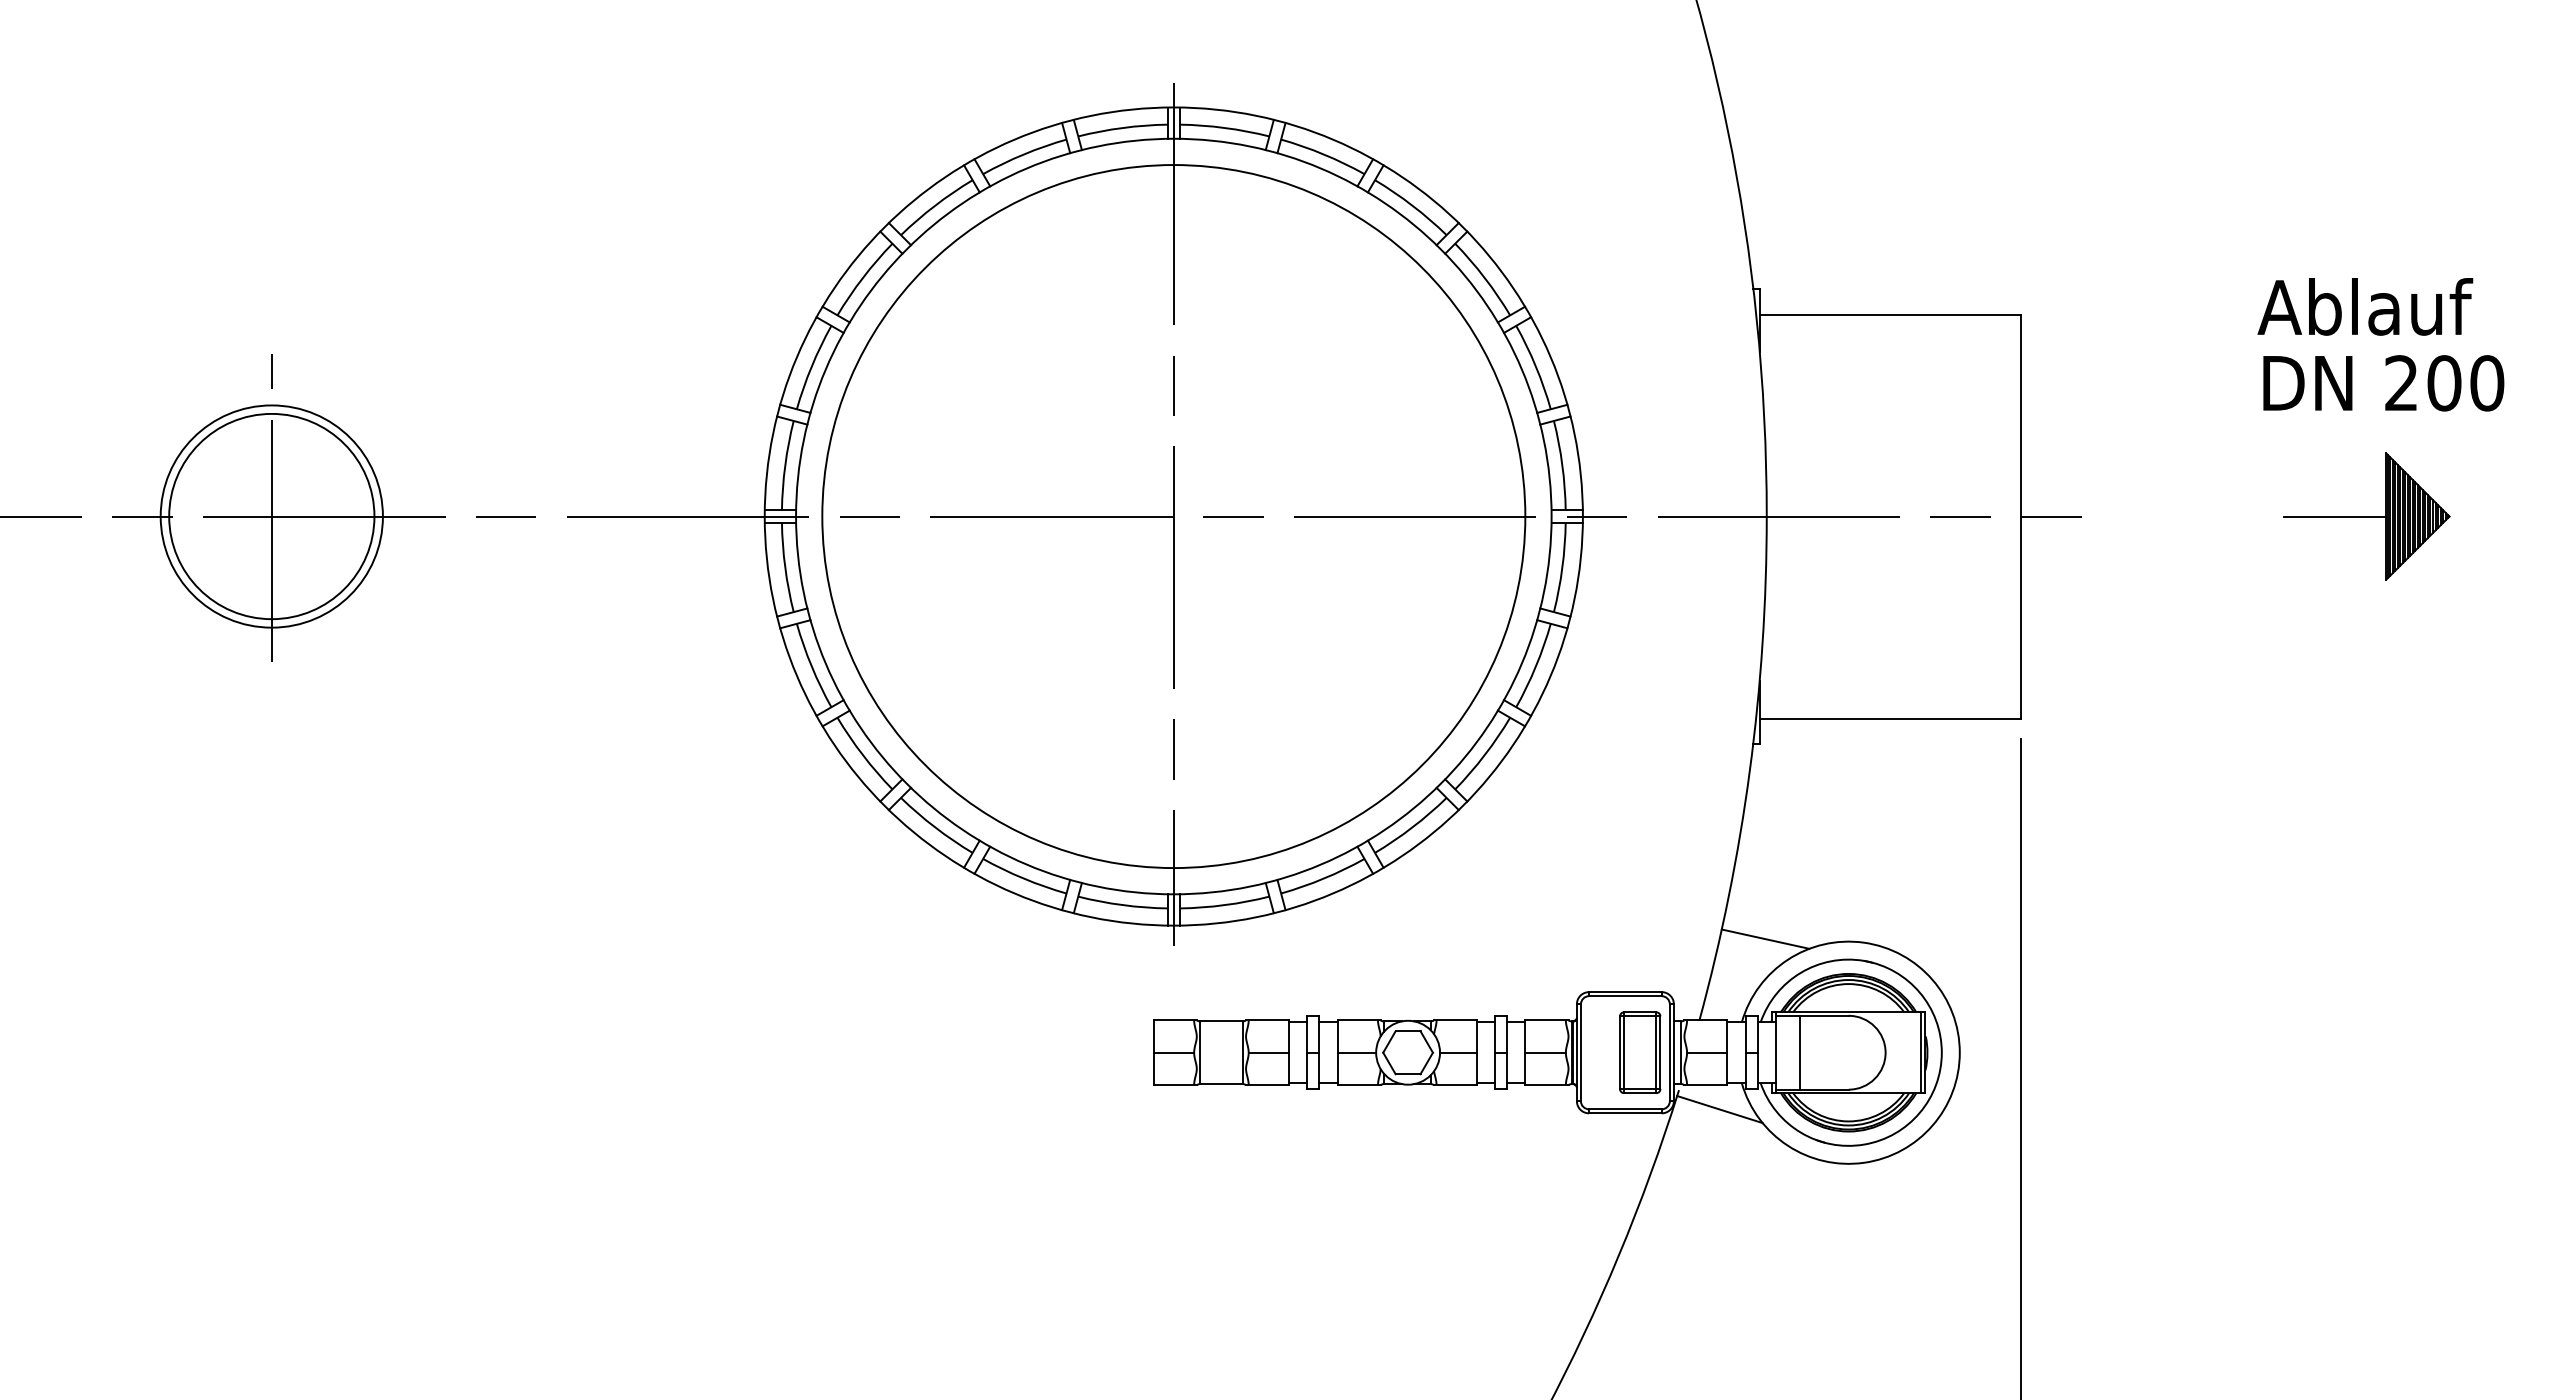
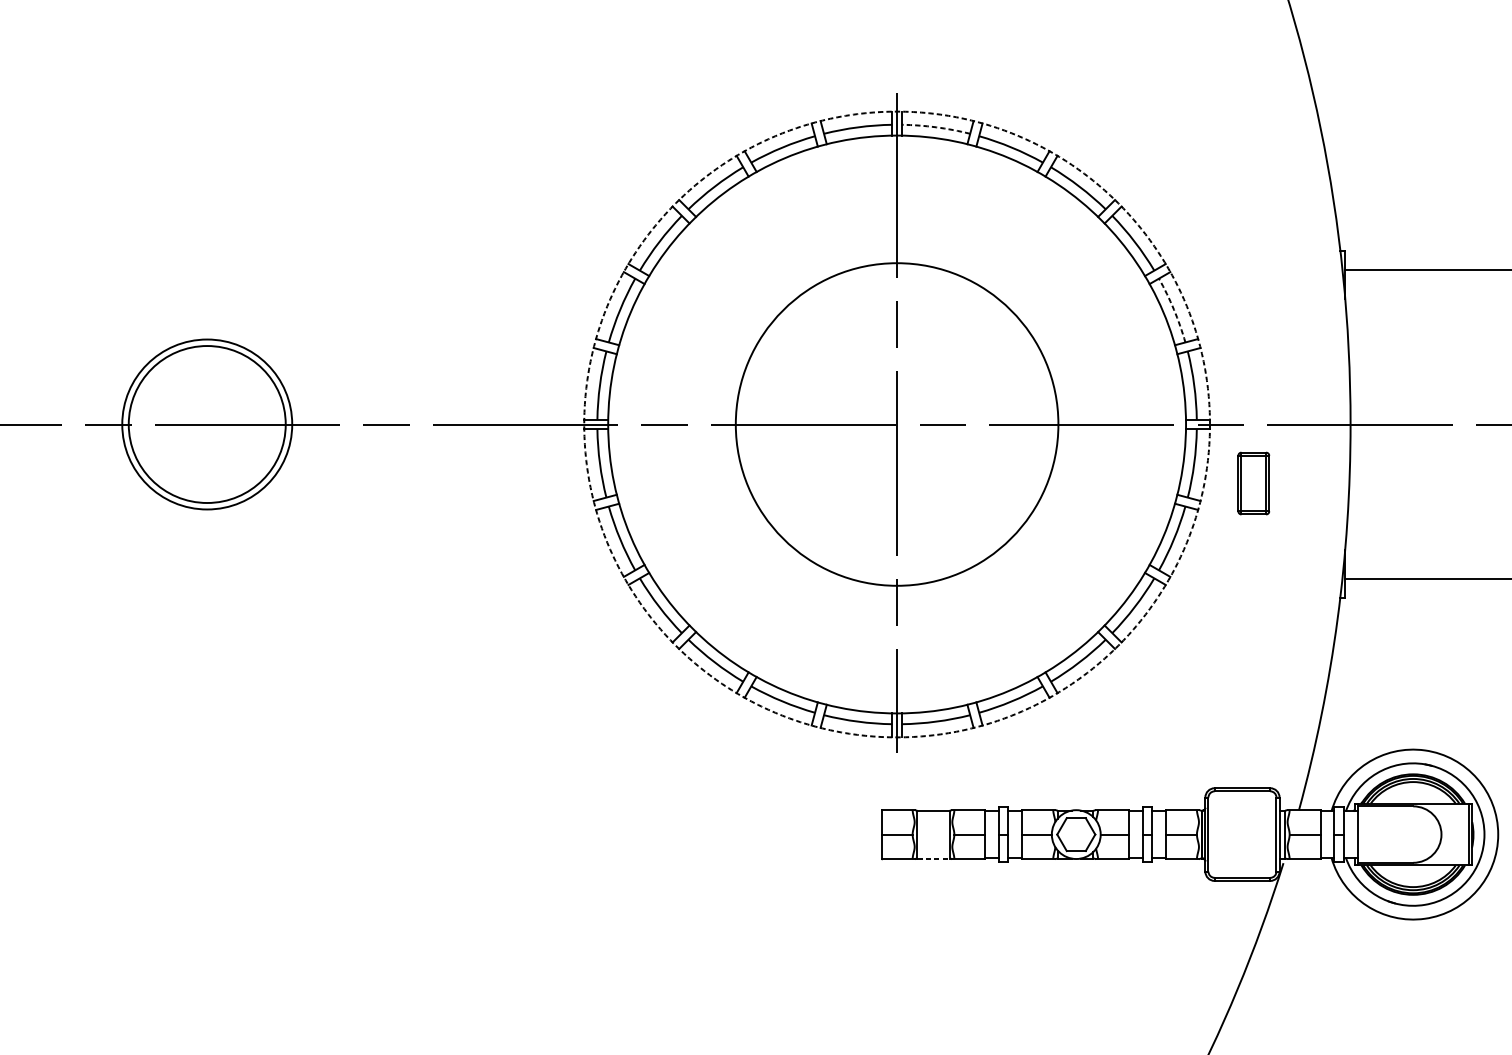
arc: (1224, 127) -> (935, 126), solid -> dashed
arc: (1535, 366) -> (1173, 309), solid -> dashed
line: (271, 508) -> (207, 418), removed
circle: (1173, 516) -> (896, 424), size x0.6
circle: (1173, 516) -> (896, 424), solid -> dashed
line: (1765, 938) -> (1349, 747), removed
part: (1640, 1052) -> (1254, 483), moved
line: (1800, 1052) -> (1376, 834), removed
line: (1221, 1084) -> (933, 858), solid -> dashed
line: (1719, 1109) -> (1314, 878), removed

